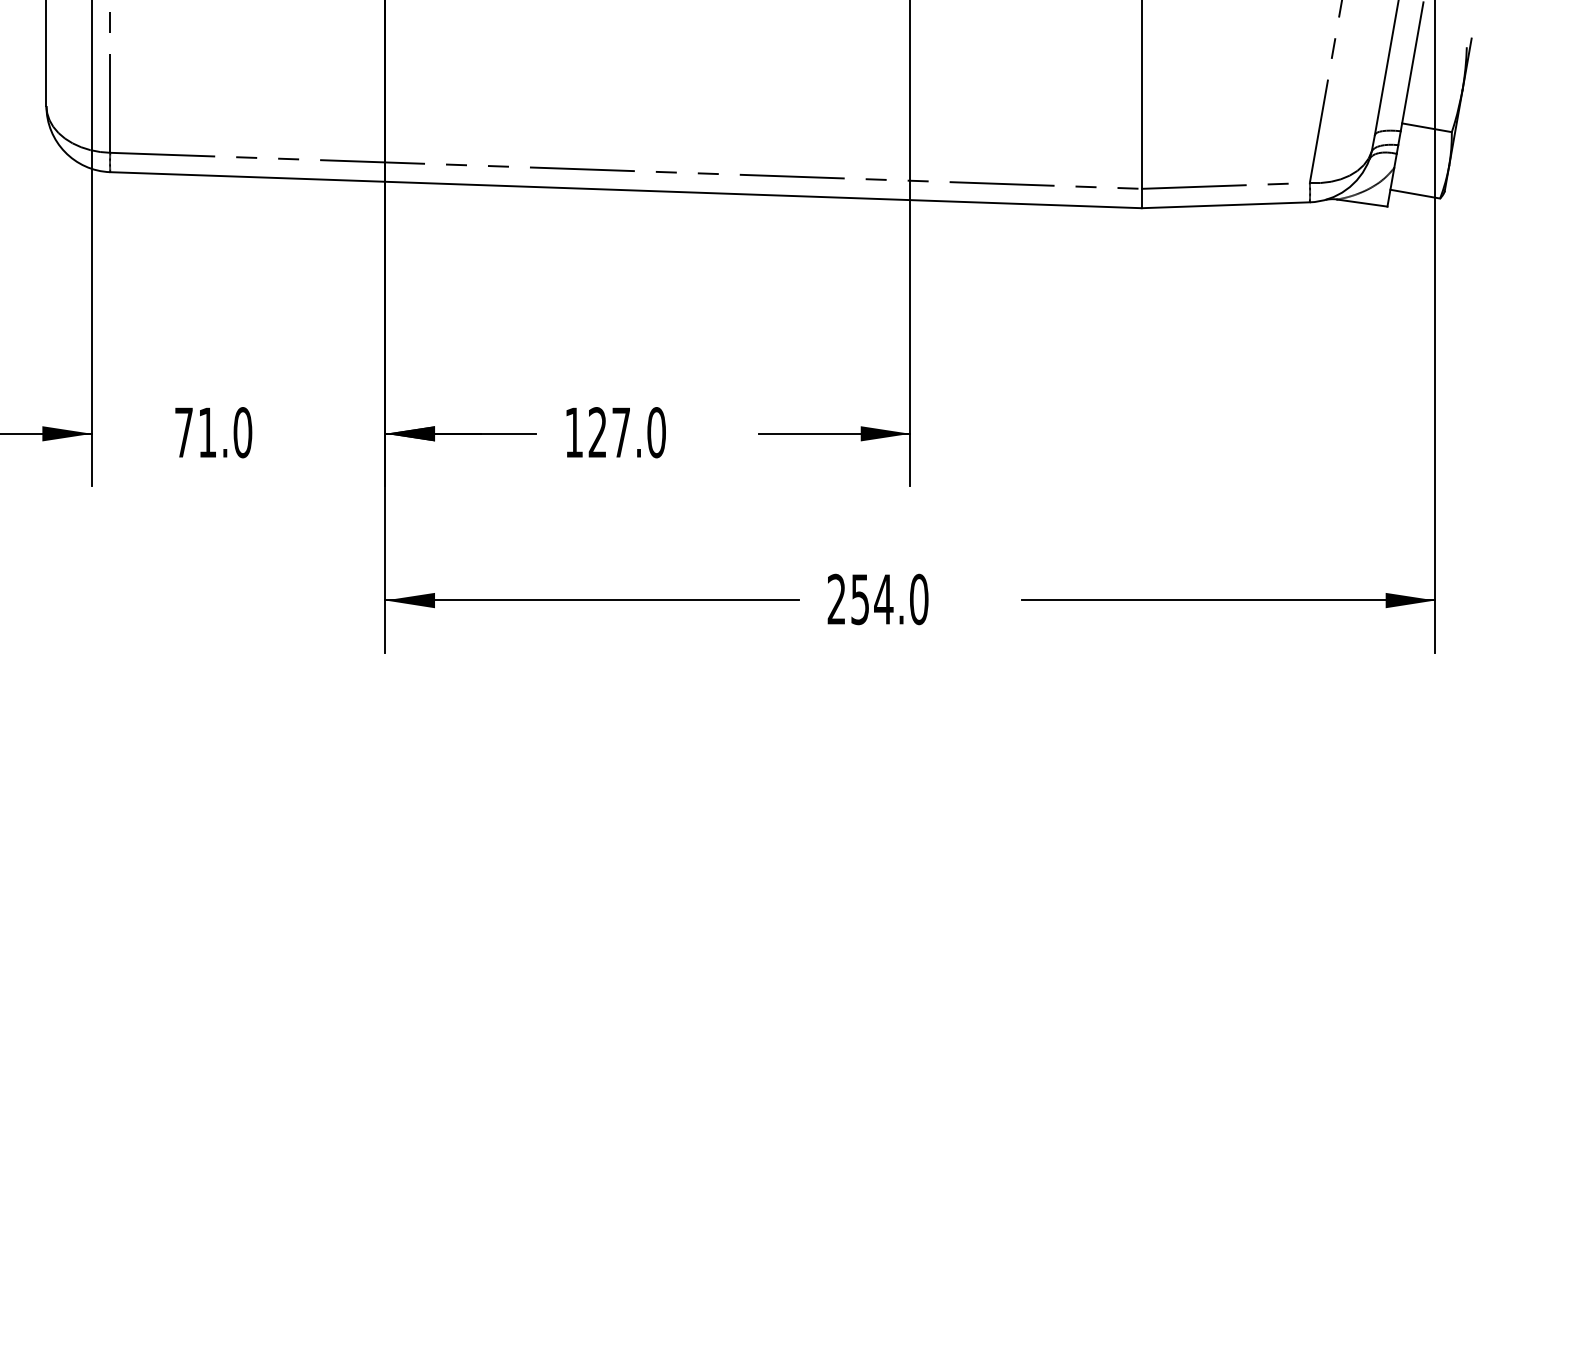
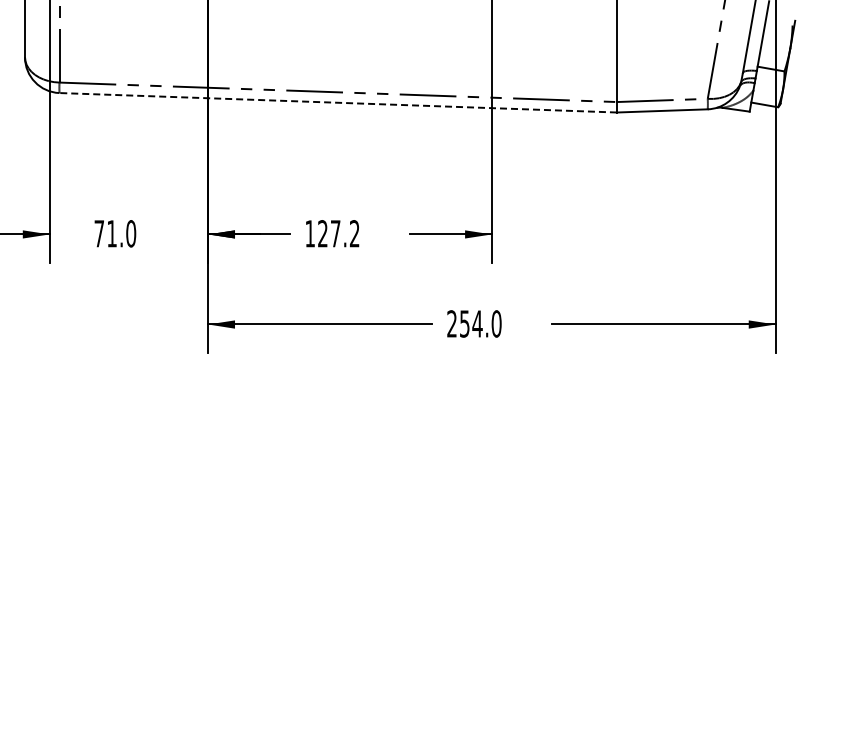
line: (626, 189) -> (338, 102), solid -> dashed
text: (656, 432) -> (354, 233), 127.0 -> 127.2

